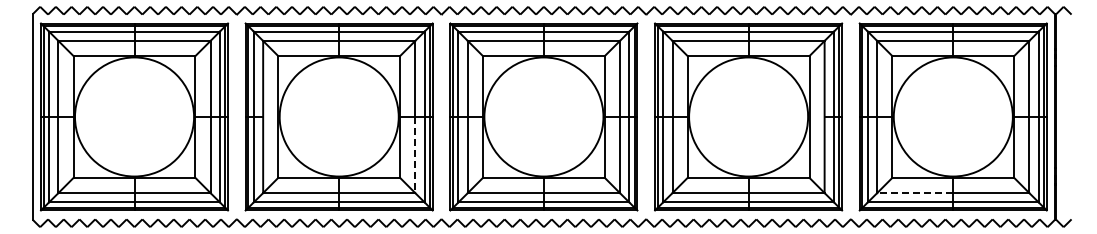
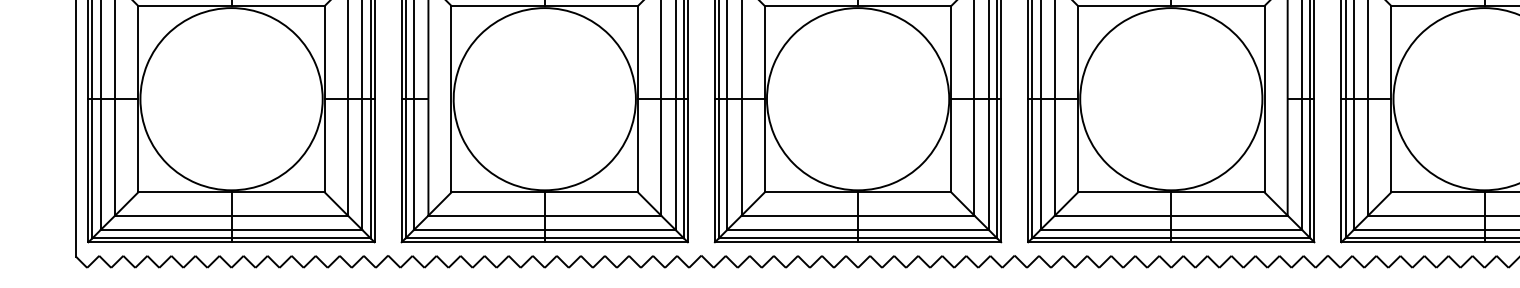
line: (415, 155) -> (661, 158), dashed -> solid
line: (914, 193) -> (1425, 216), dashed -> solid

